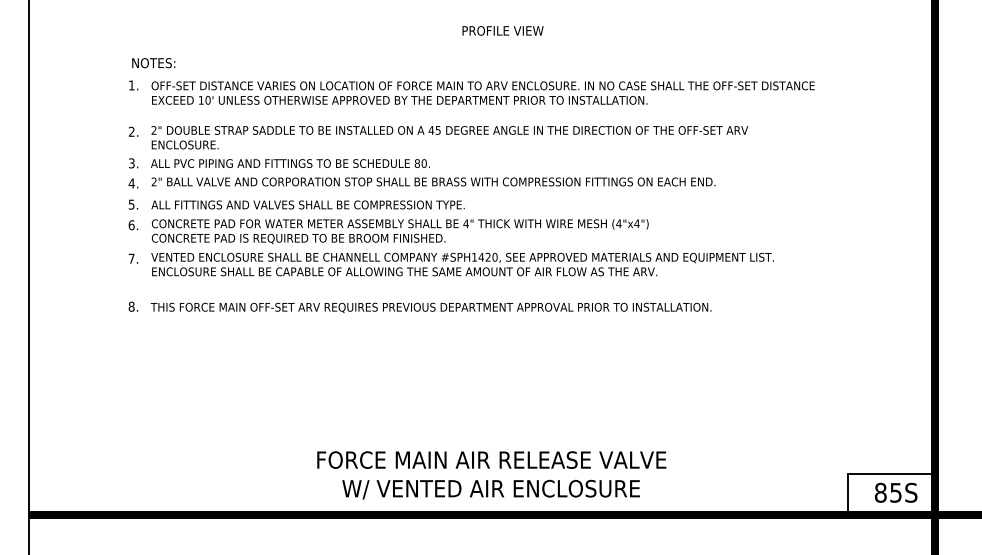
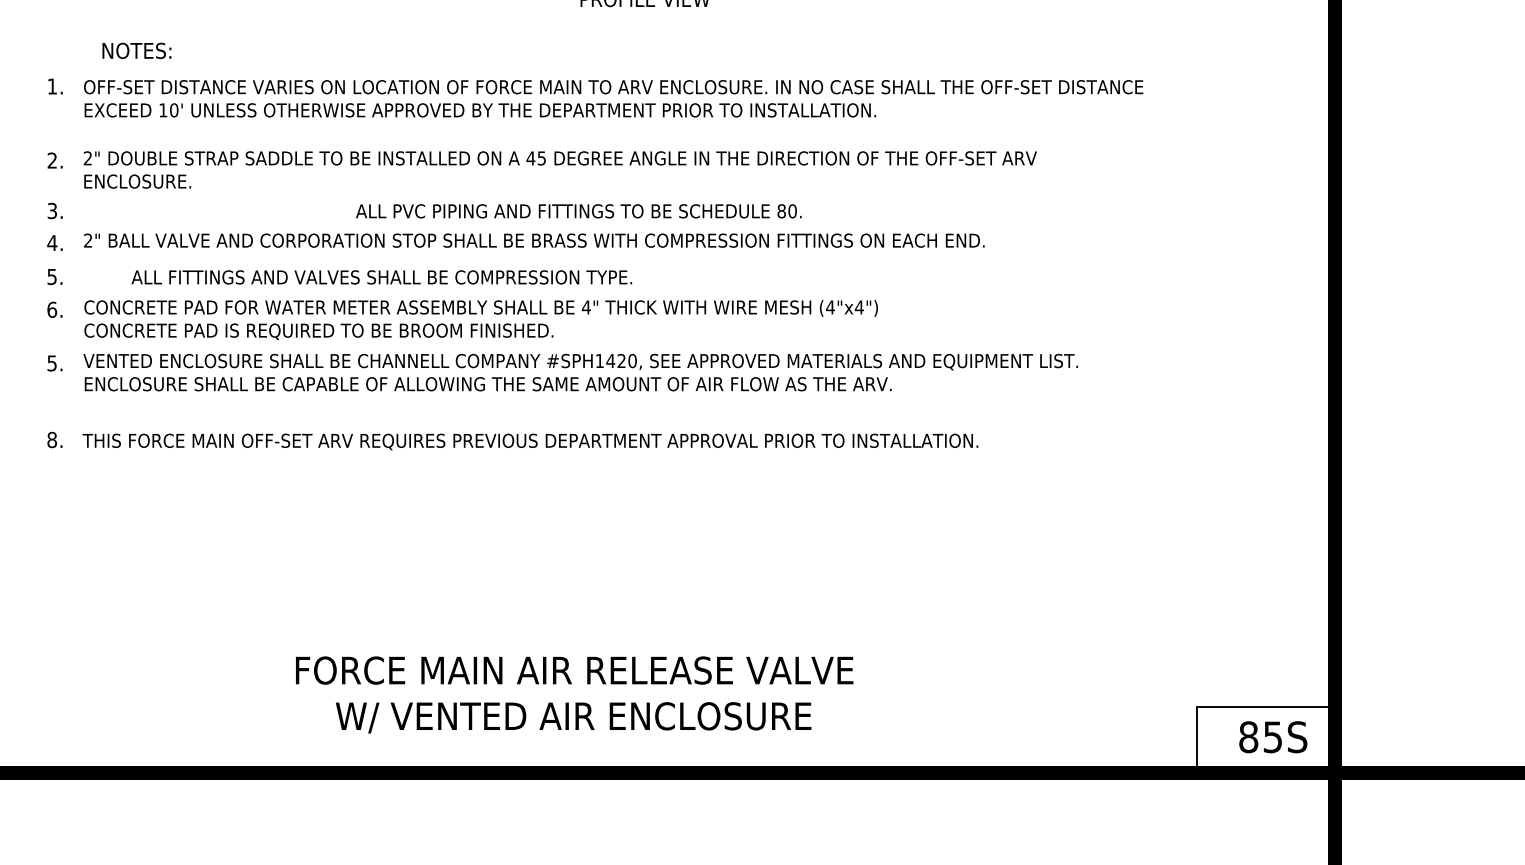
text: (153, 63) -> (136, 51), moved
text: (290, 163) -> (578, 211), moved
text: (307, 204) -> (380, 276), moved
text: (131, 258) -> (51, 362), 7. -> 5.
text: (491, 475) -> (574, 695), moved

